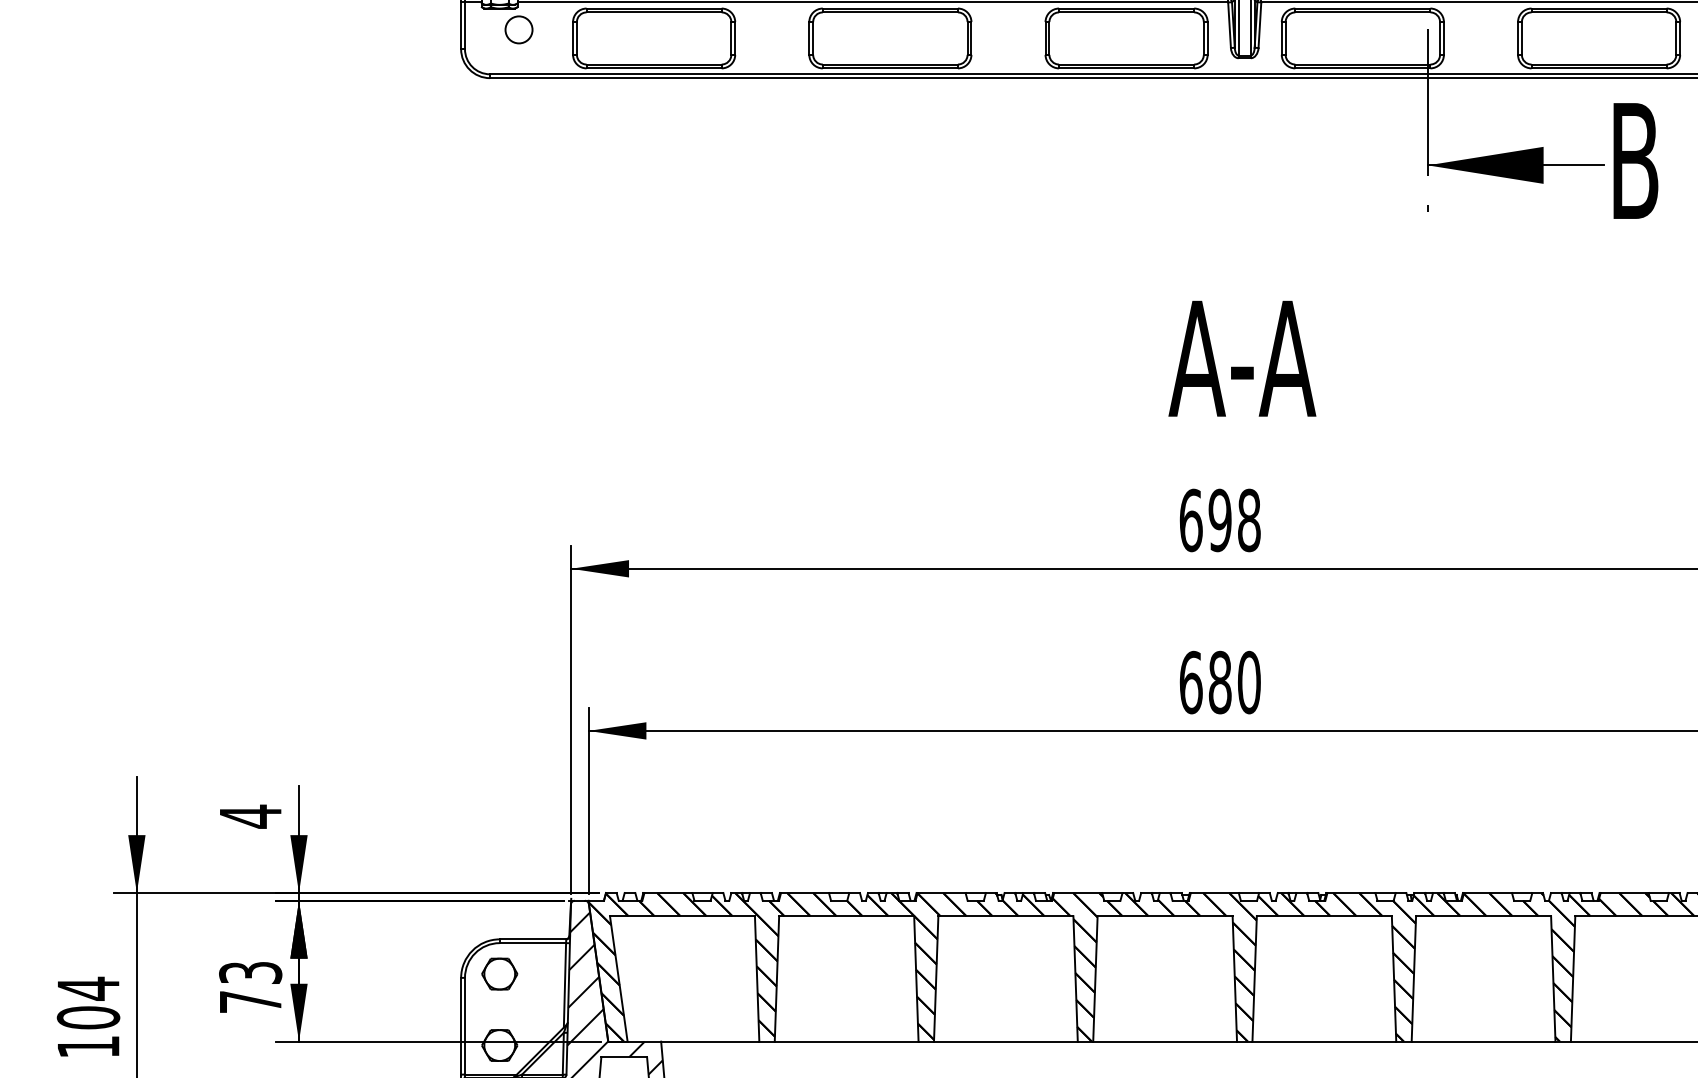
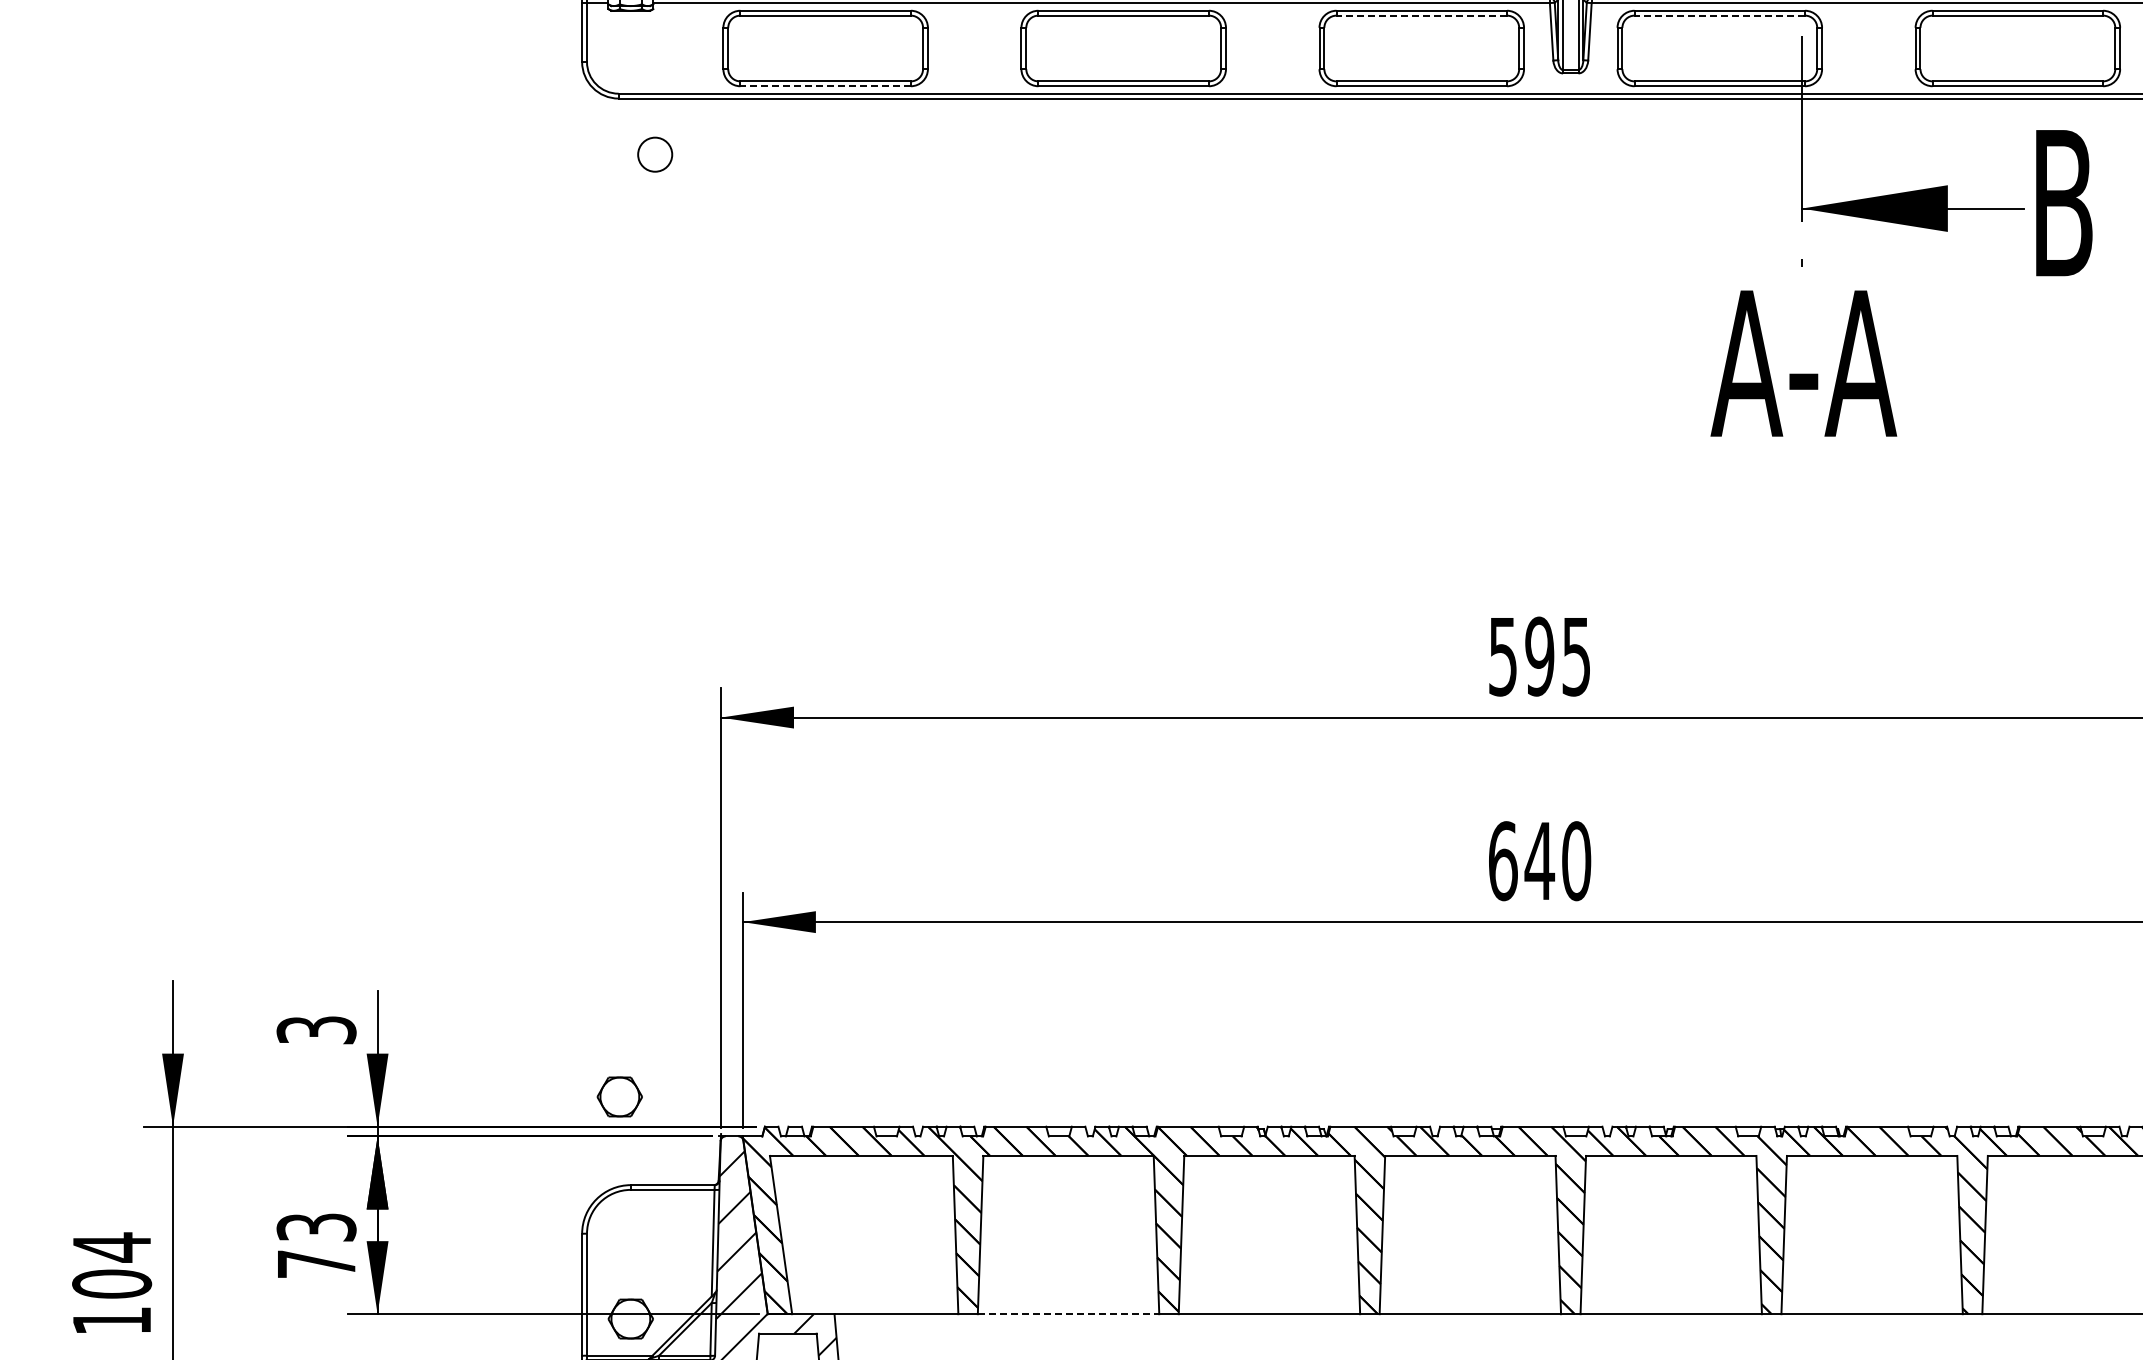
line: (1126, 12) -> (1421, 15), solid -> dashed
line: (1362, 12) -> (1719, 15), solid -> dashed
circle: (519, 29) -> (655, 154), moved
line: (654, 68) -> (825, 86), solid -> dashed
text: (1242, 358) -> (1803, 363), moved
text: (1220, 520) -> (1540, 656), 698 -> 595
text: (1219, 682) -> (1539, 861), 680 -> 640
text: (250, 816) -> (316, 1030), 4 -> 3
part: (499, 973) -> (619, 1096), moved
line: (846, 1041) -> (1068, 1314), solid -> dashed

